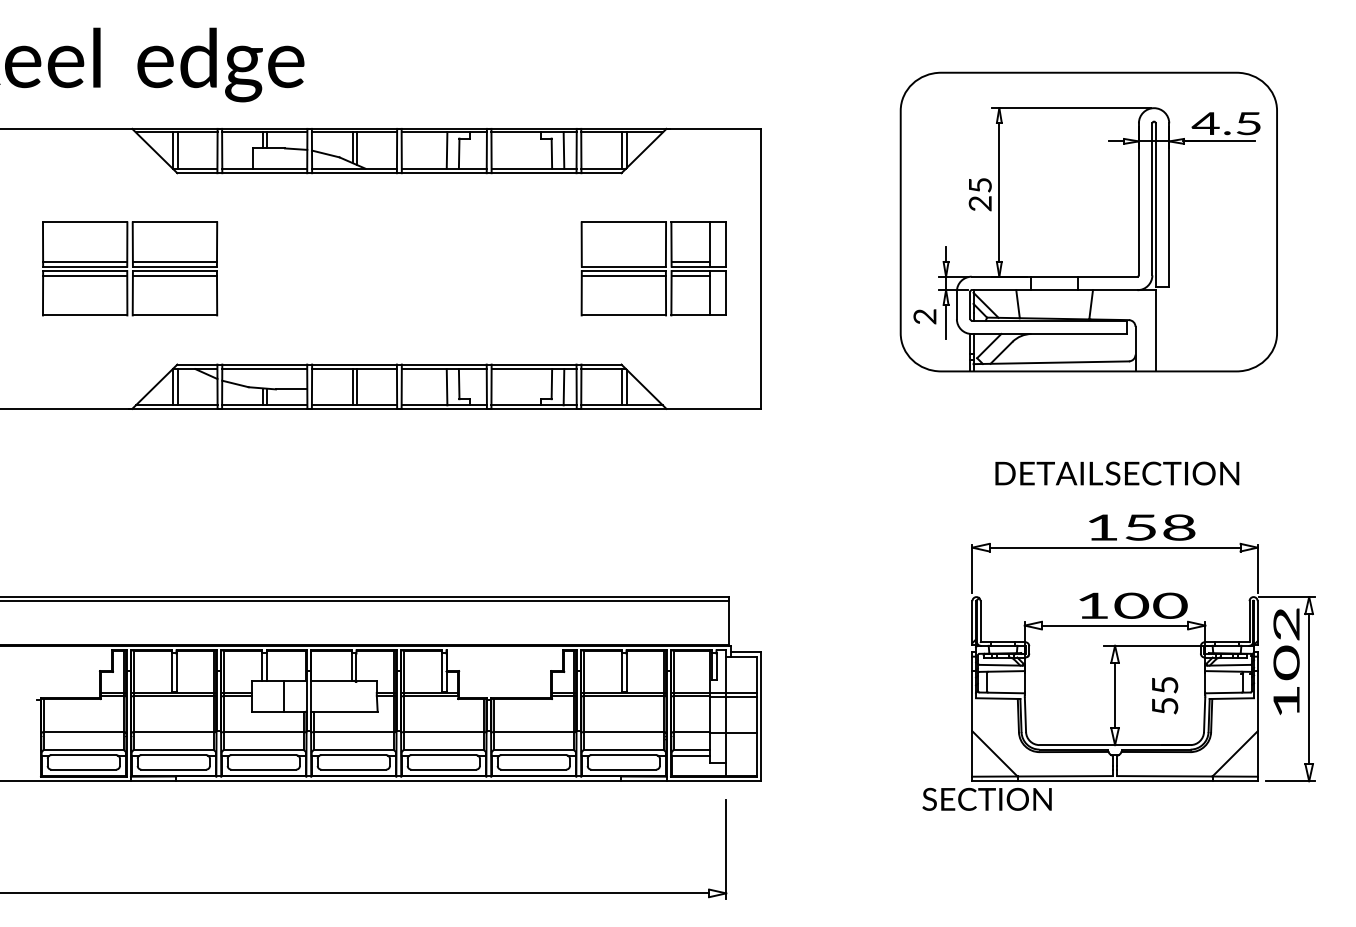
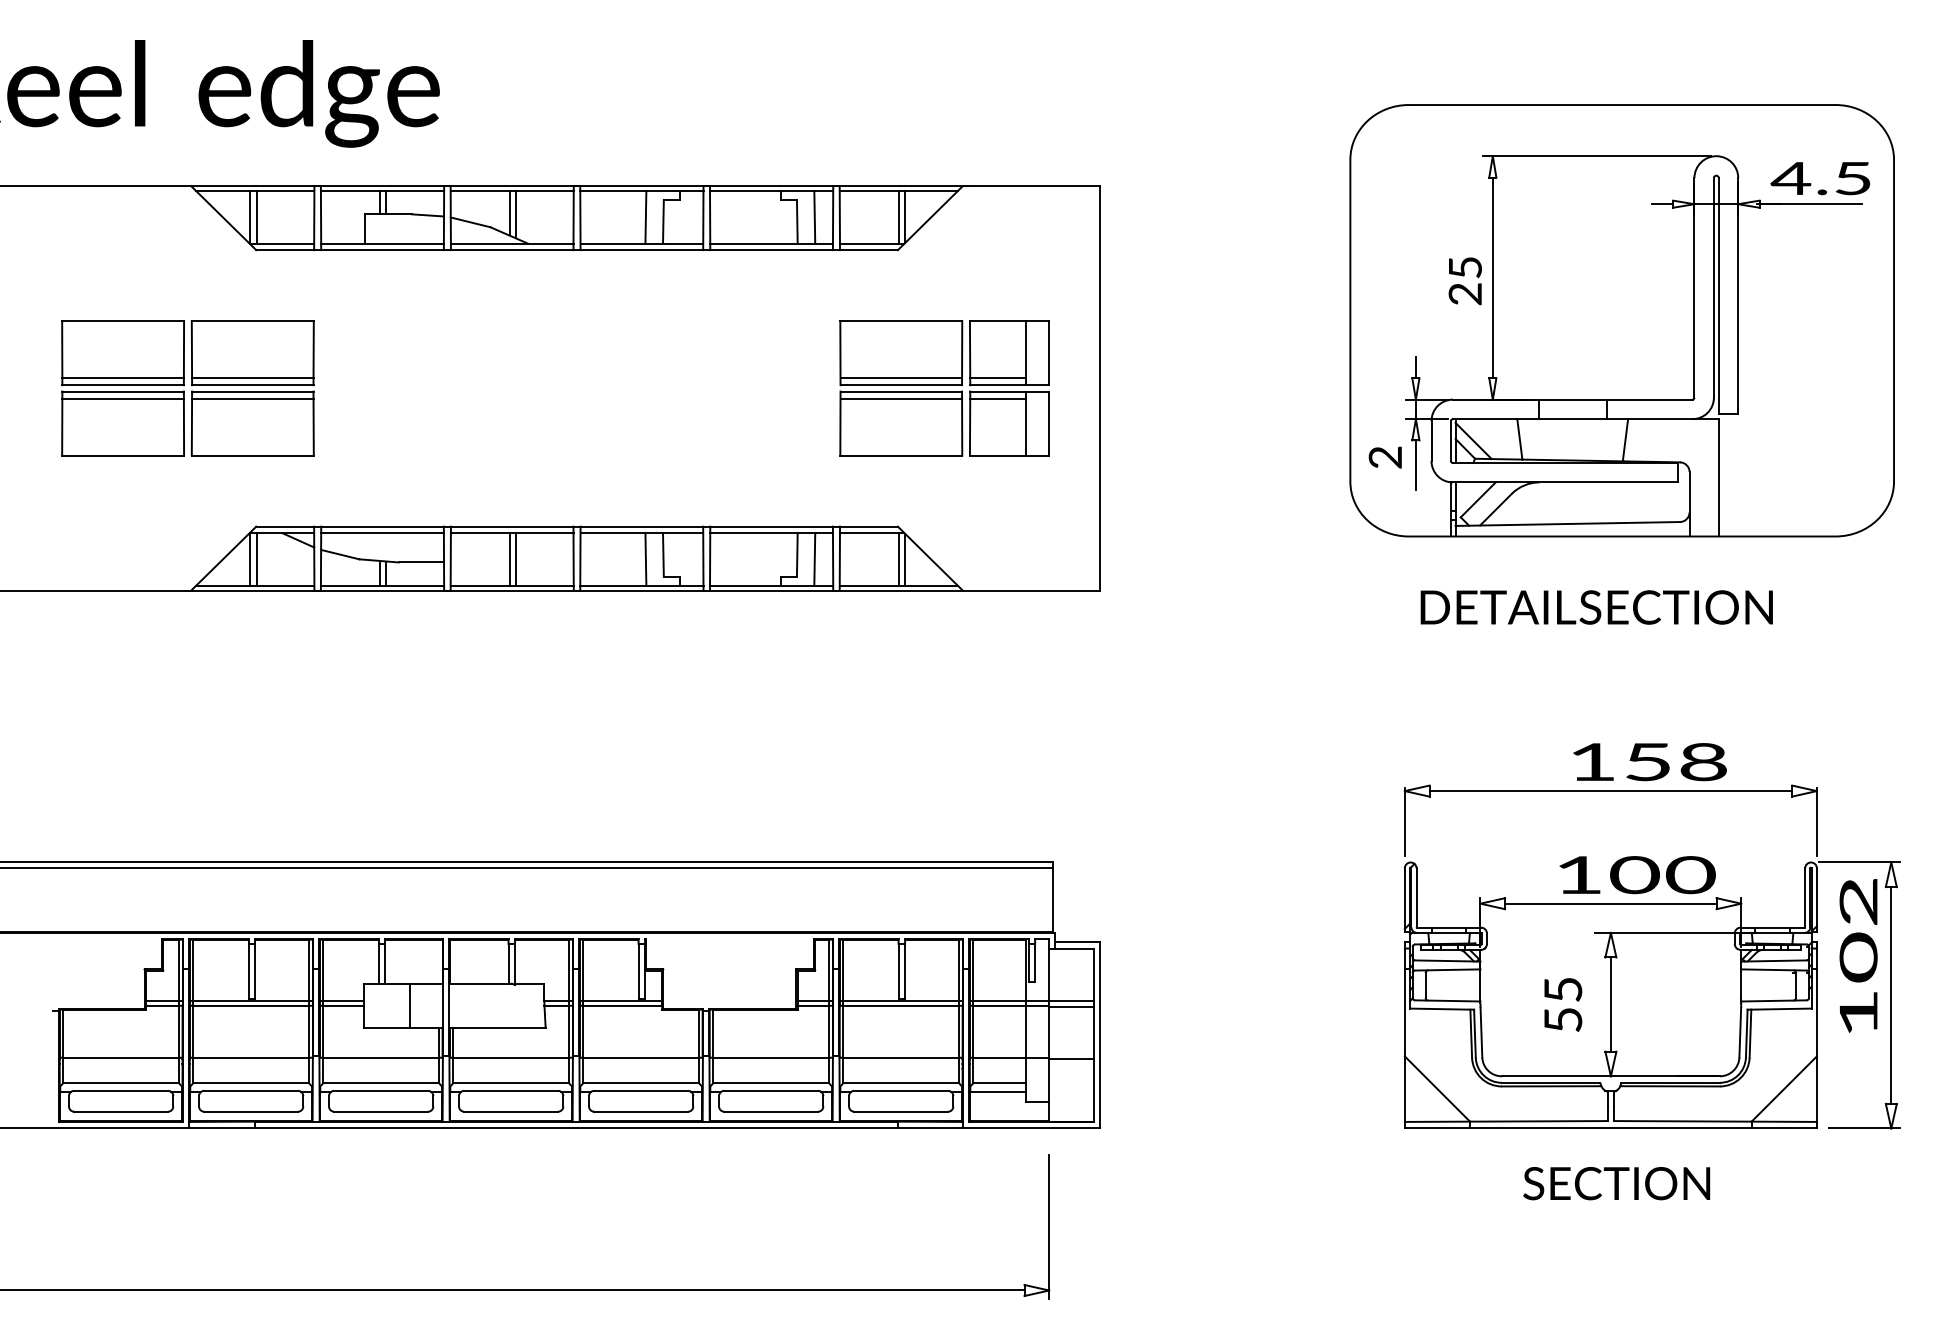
part: (1088, 221) -> (1621, 319), moved
line: (623, 261) -> (900, 377), added
text: (1117, 473) -> (1597, 607), moved
text: (1165, 695) -> (1563, 1004), moved
text: (986, 798) -> (1615, 1182), moved

